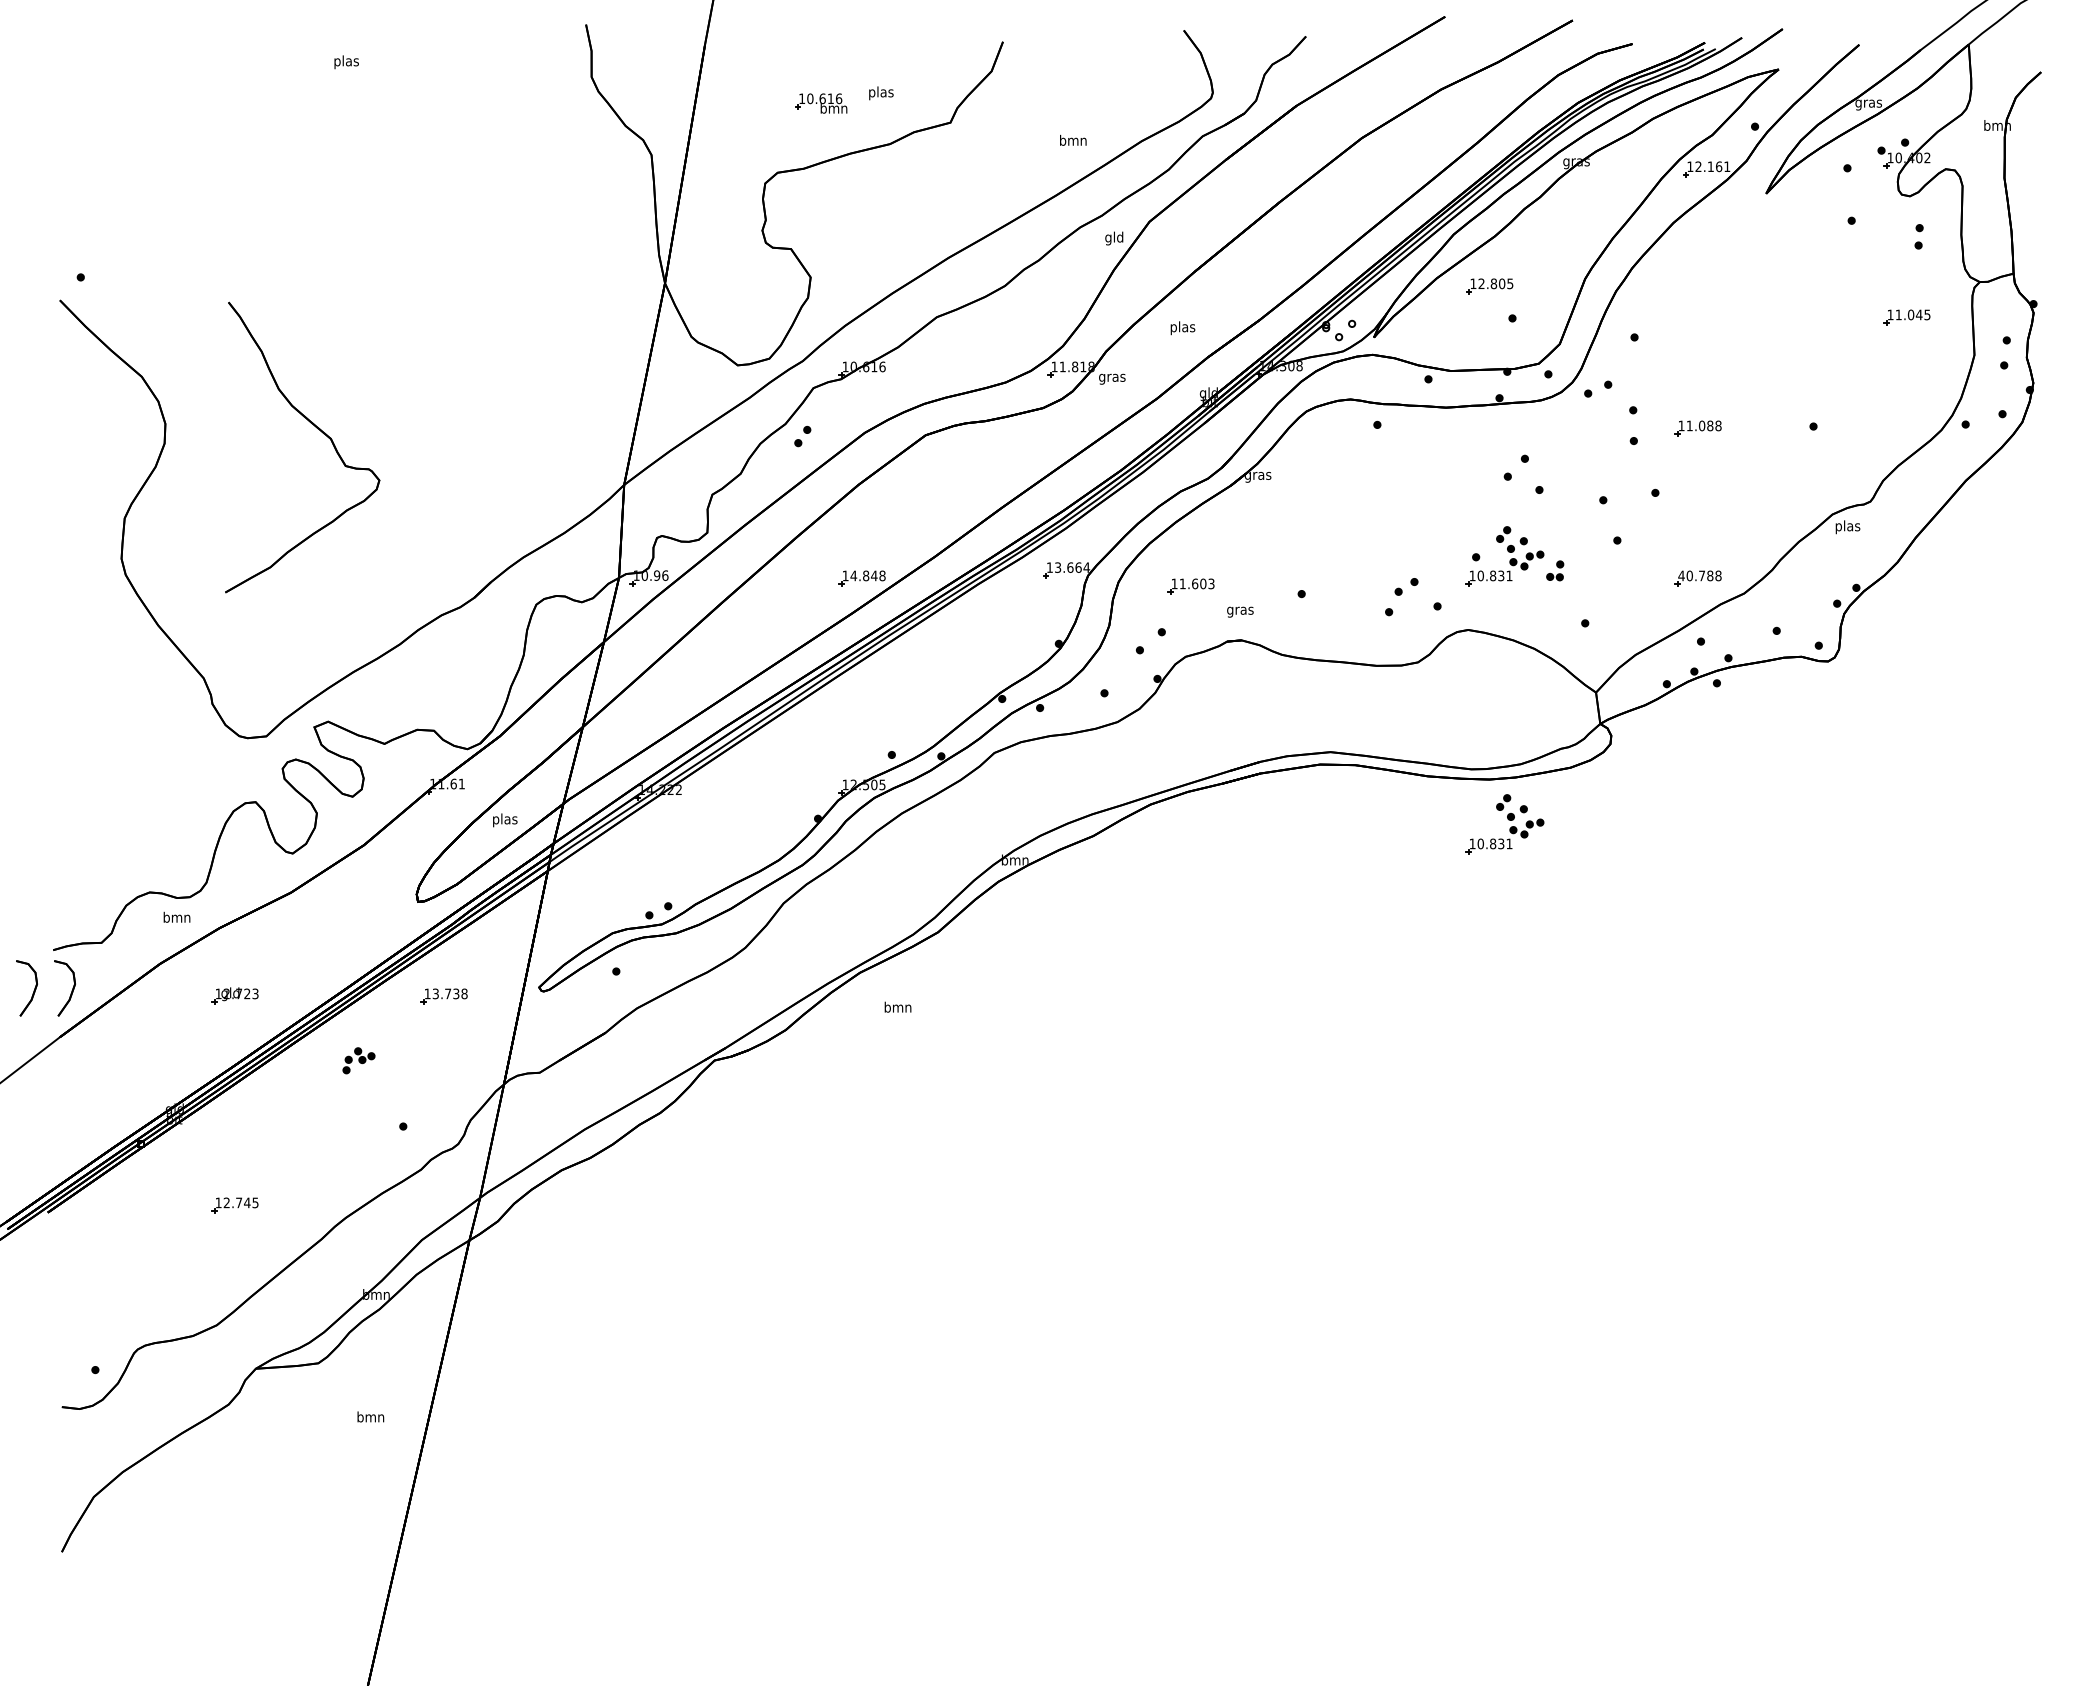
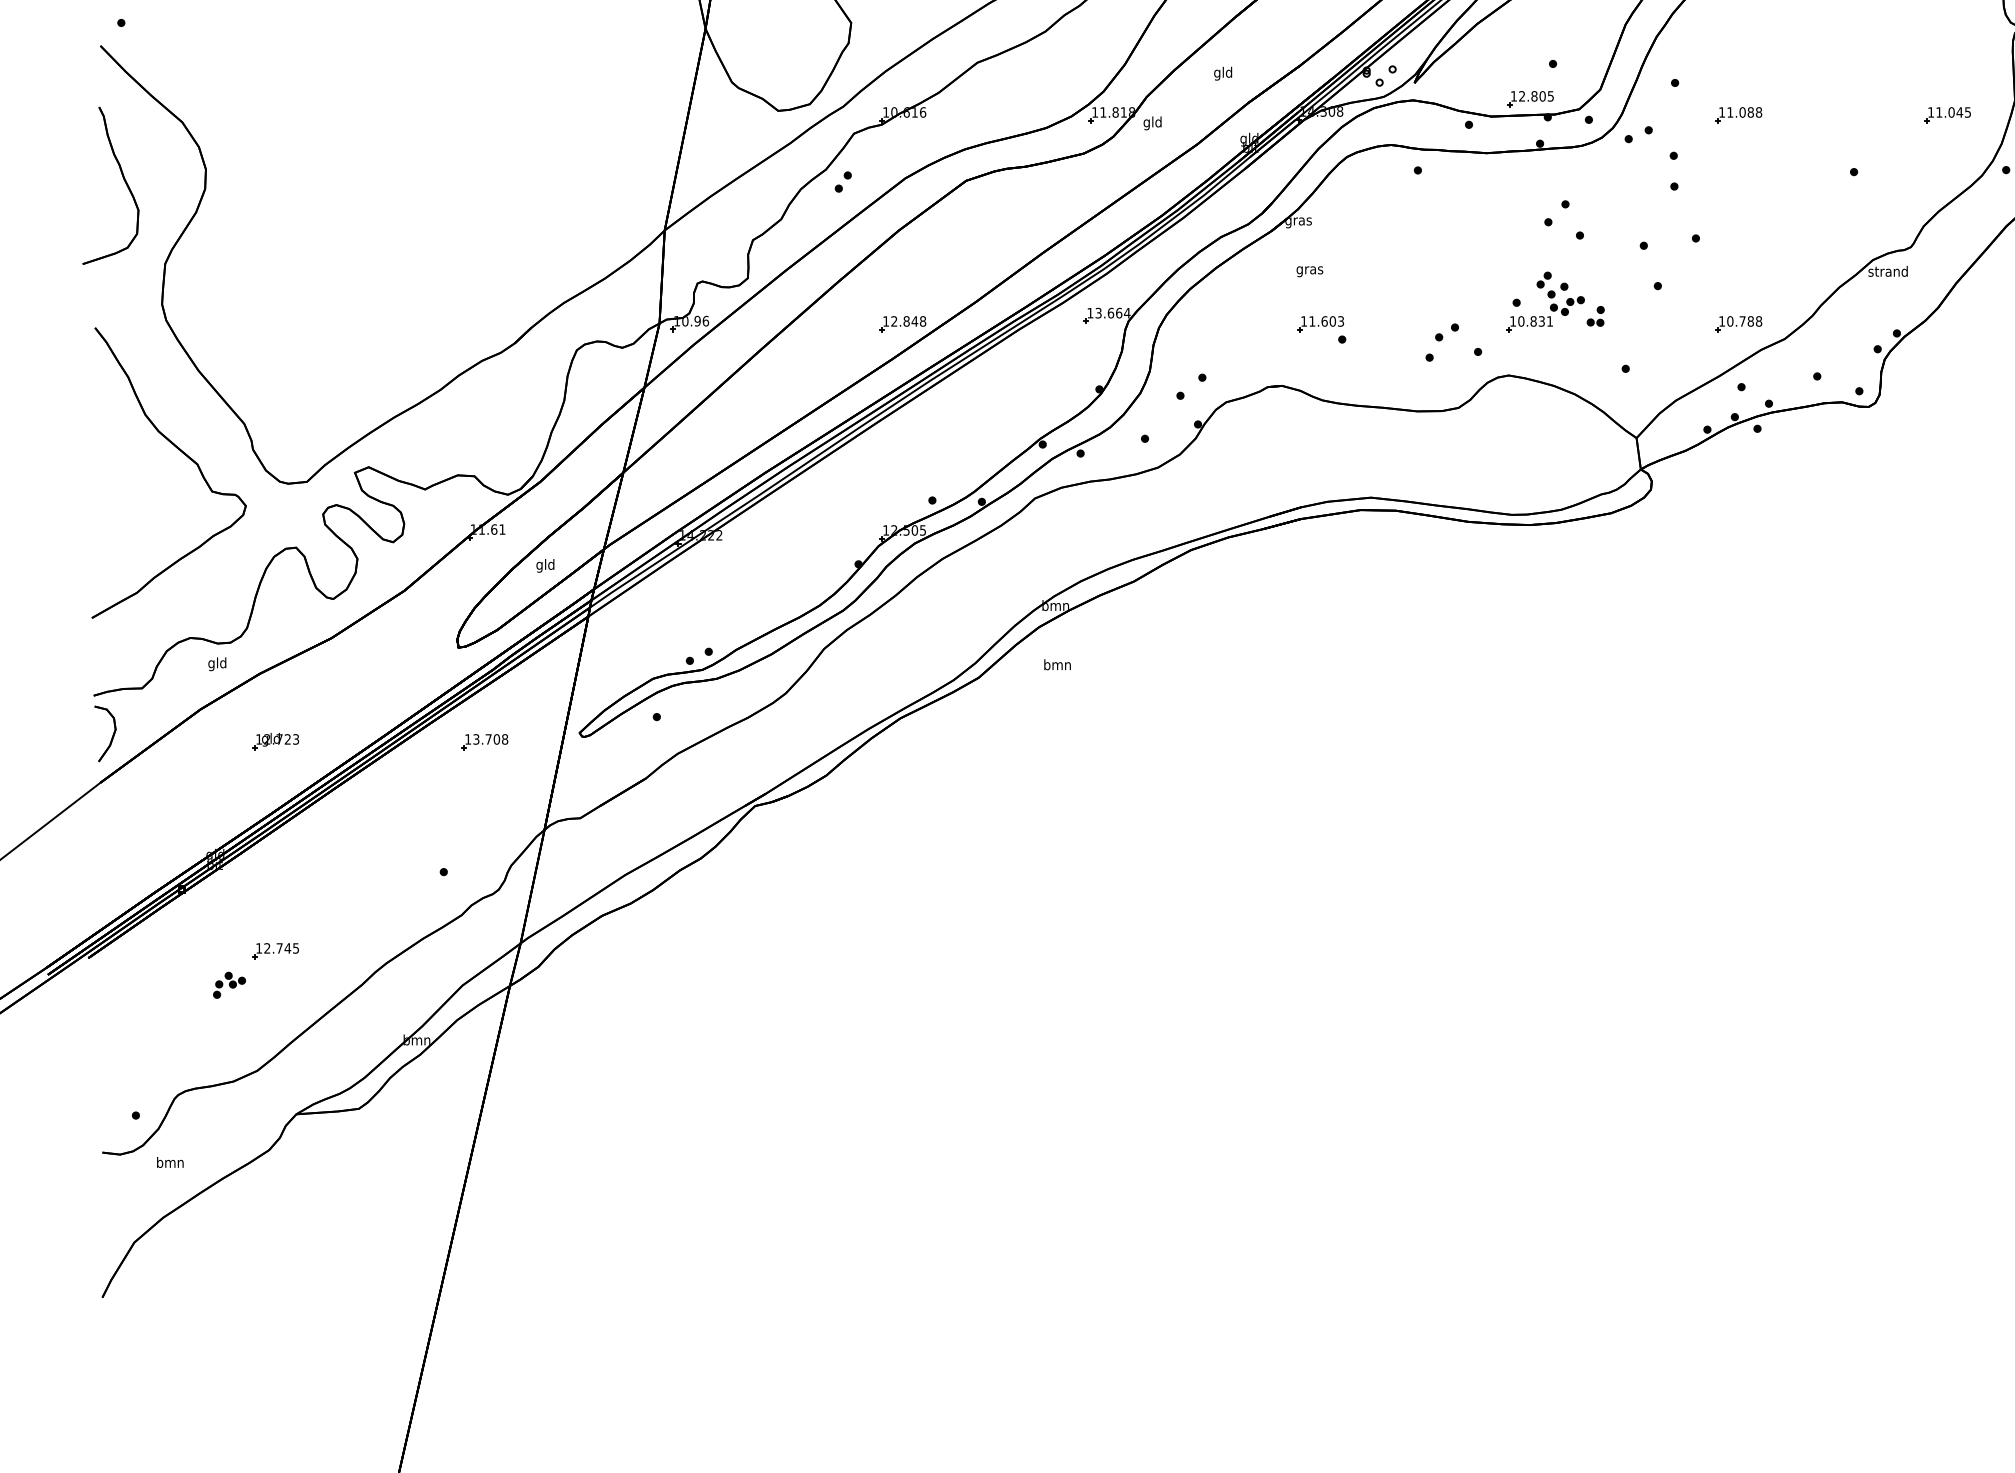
part: (1489, 286) -> (1530, 99), moved
part: (1906, 317) -> (1947, 115), moved
text: (1182, 328) -> (1223, 74), plas -> gld
text: (1112, 377) -> (1153, 123), gras -> gld
part: (316, 428) -> (183, 454), moved
part: (1697, 428) -> (1738, 115), moved
part: (82, 433) -> (123, 179), added
text: (1847, 527) -> (1888, 273), plas -> strand
text: (853, 575) -> (894, 321), 14.848 -> 12.848
text: (1681, 575) -> (1722, 321), 40.788 -> 10.788
part: (1190, 586) -> (1320, 324), moved
text: (1240, 611) -> (1310, 271), moved
text: (505, 820) -> (546, 566), plas -> gld
part: (1504, 824) -> (1545, 570), removed
text: (176, 918) -> (217, 664), bmn -> gld
part: (33, 990) -> (74, 736), removed
text: (456, 993) -> (497, 739), 13.738 -> 13.708
text: (897, 1006) -> (1057, 664), moved
part: (358, 1060) -> (229, 985), moved
text: (370, 1416) -> (170, 1162), moved

